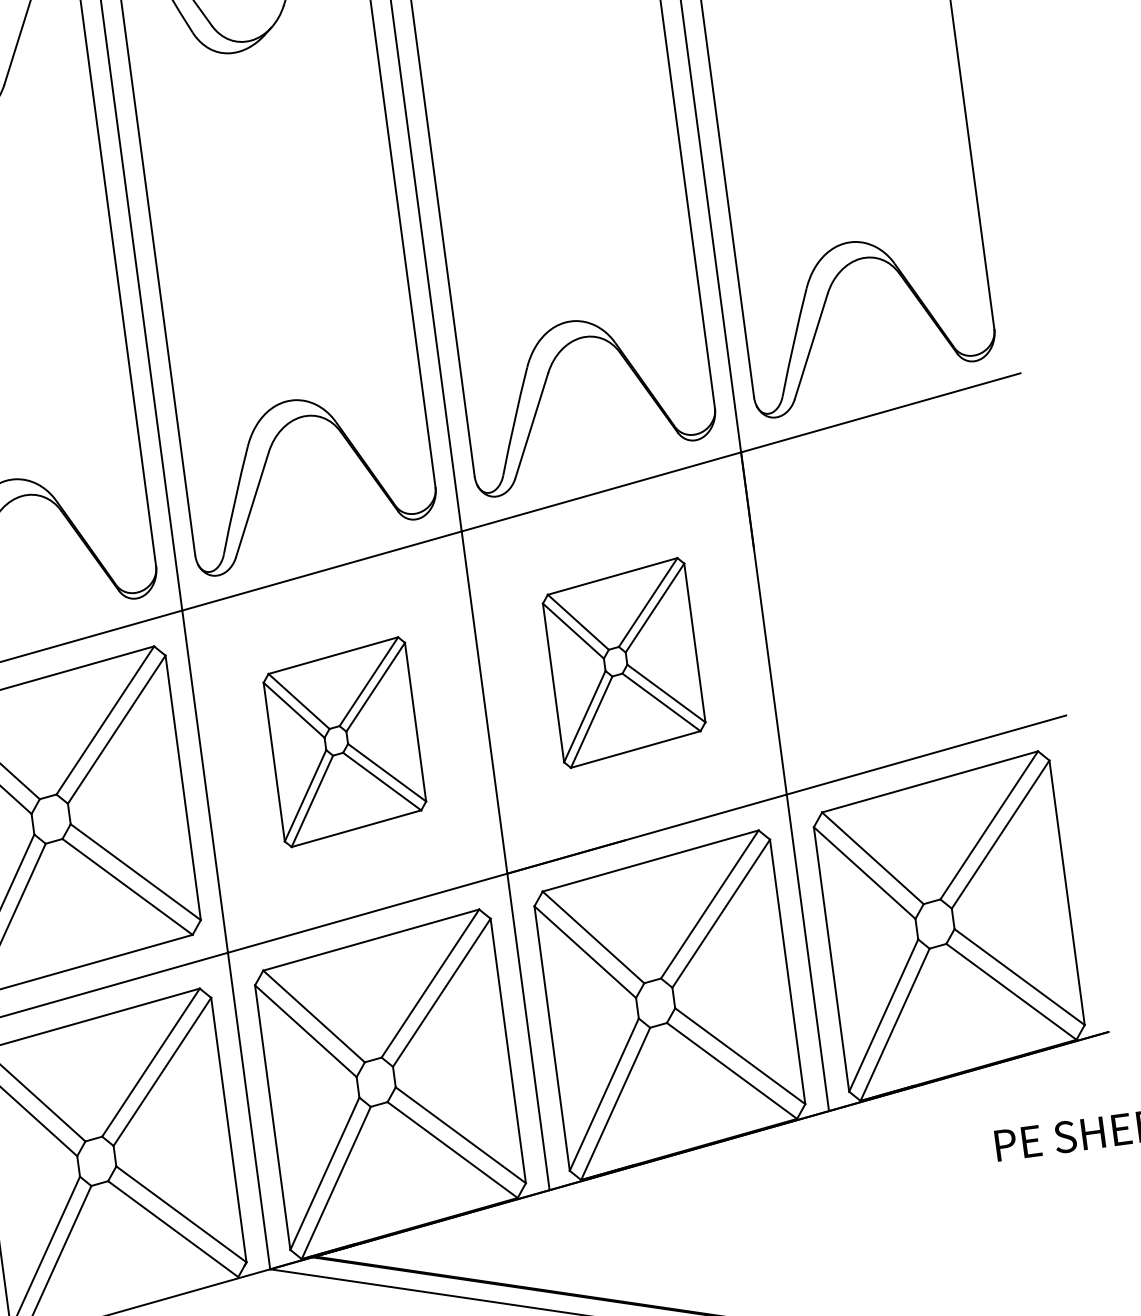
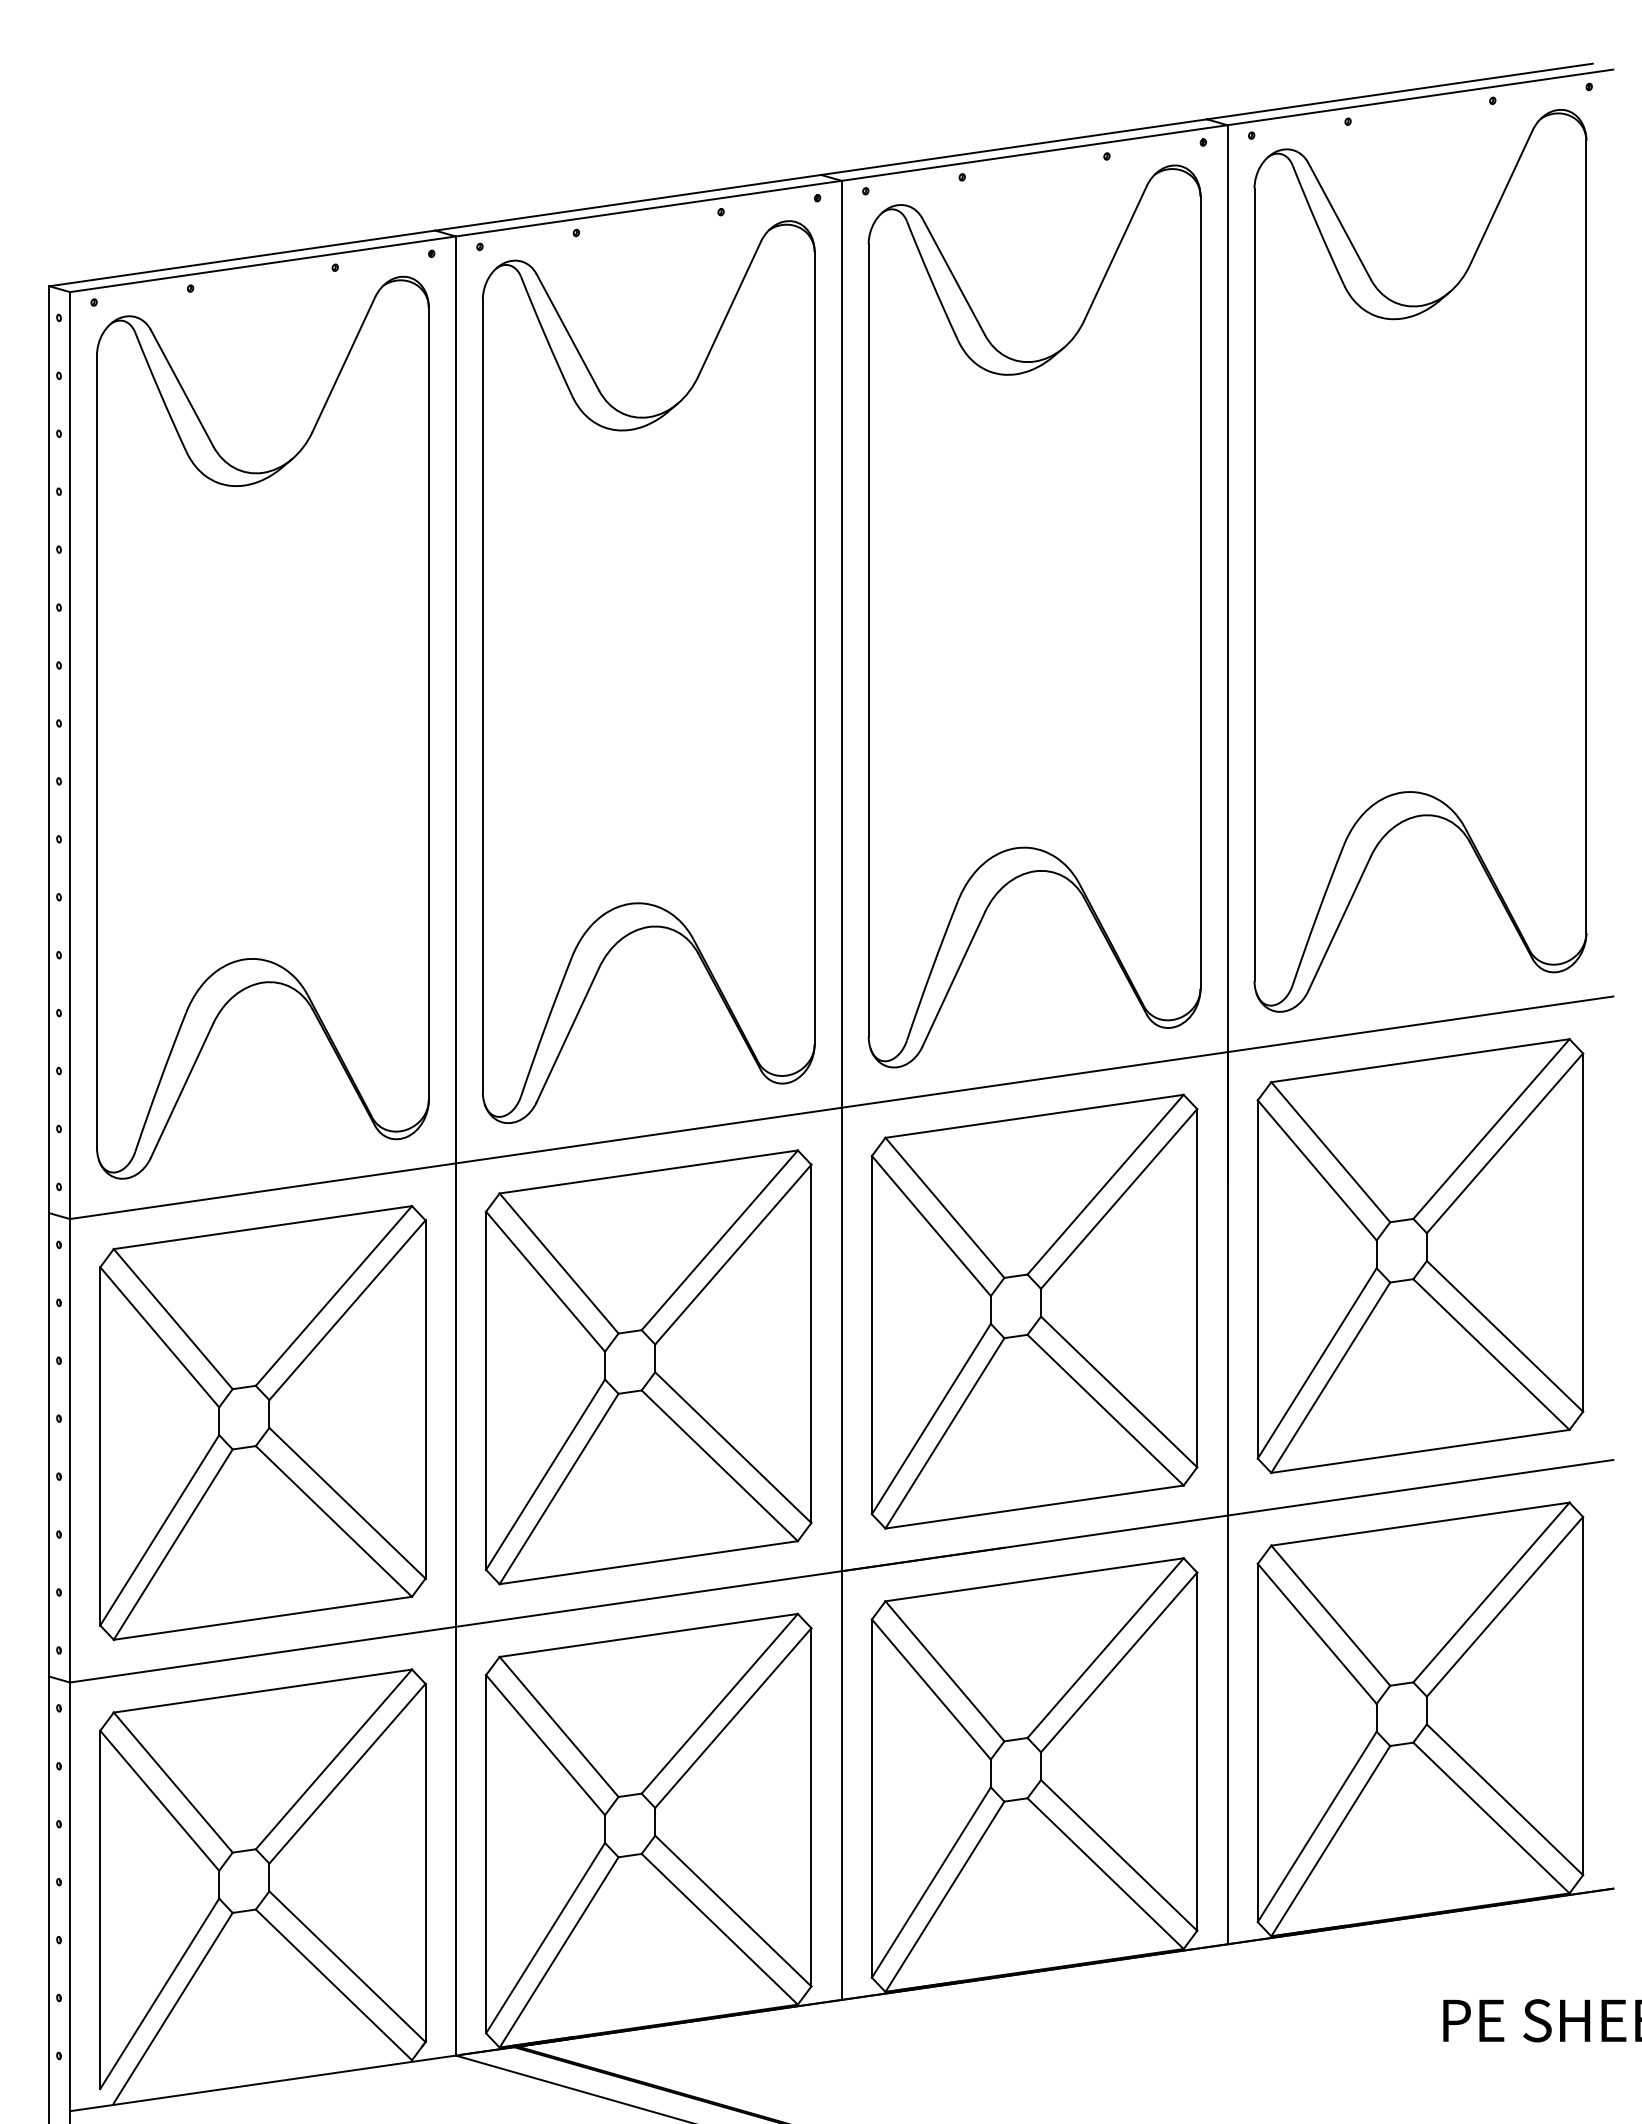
part: (903, 584) -> (1420, 1256), added
part: (624, 662) -> (1034, 1311), size x1.67
part: (344, 742) -> (648, 1367), size x1.67

